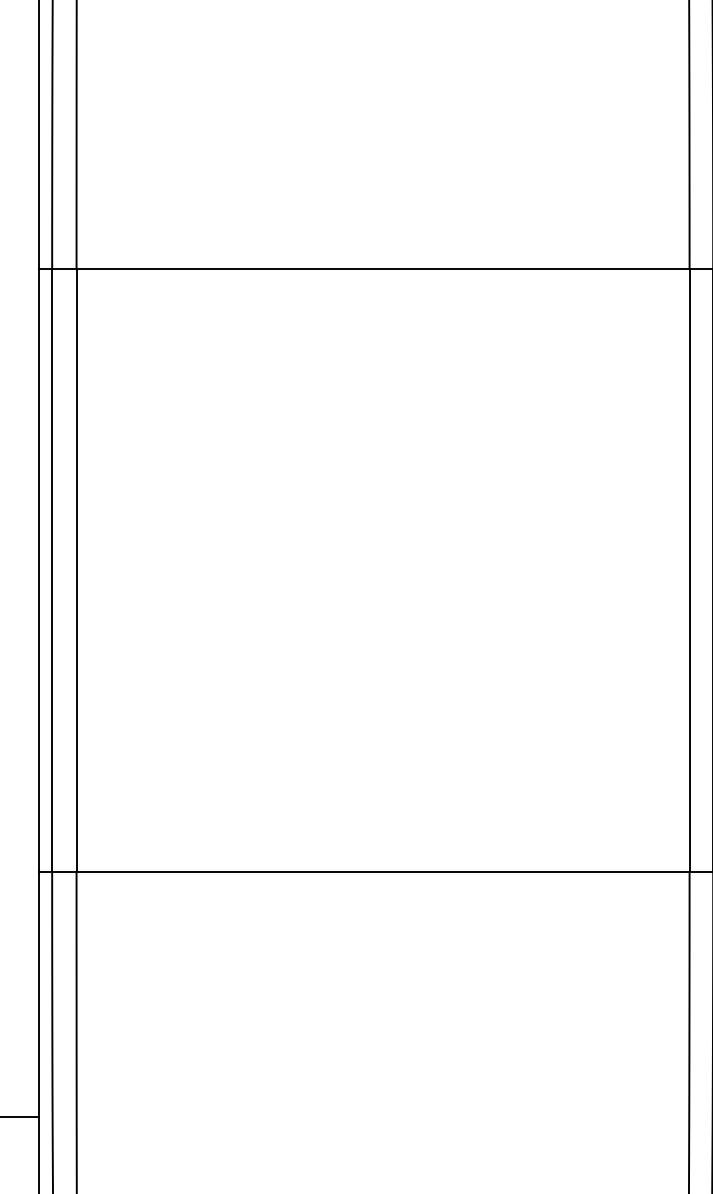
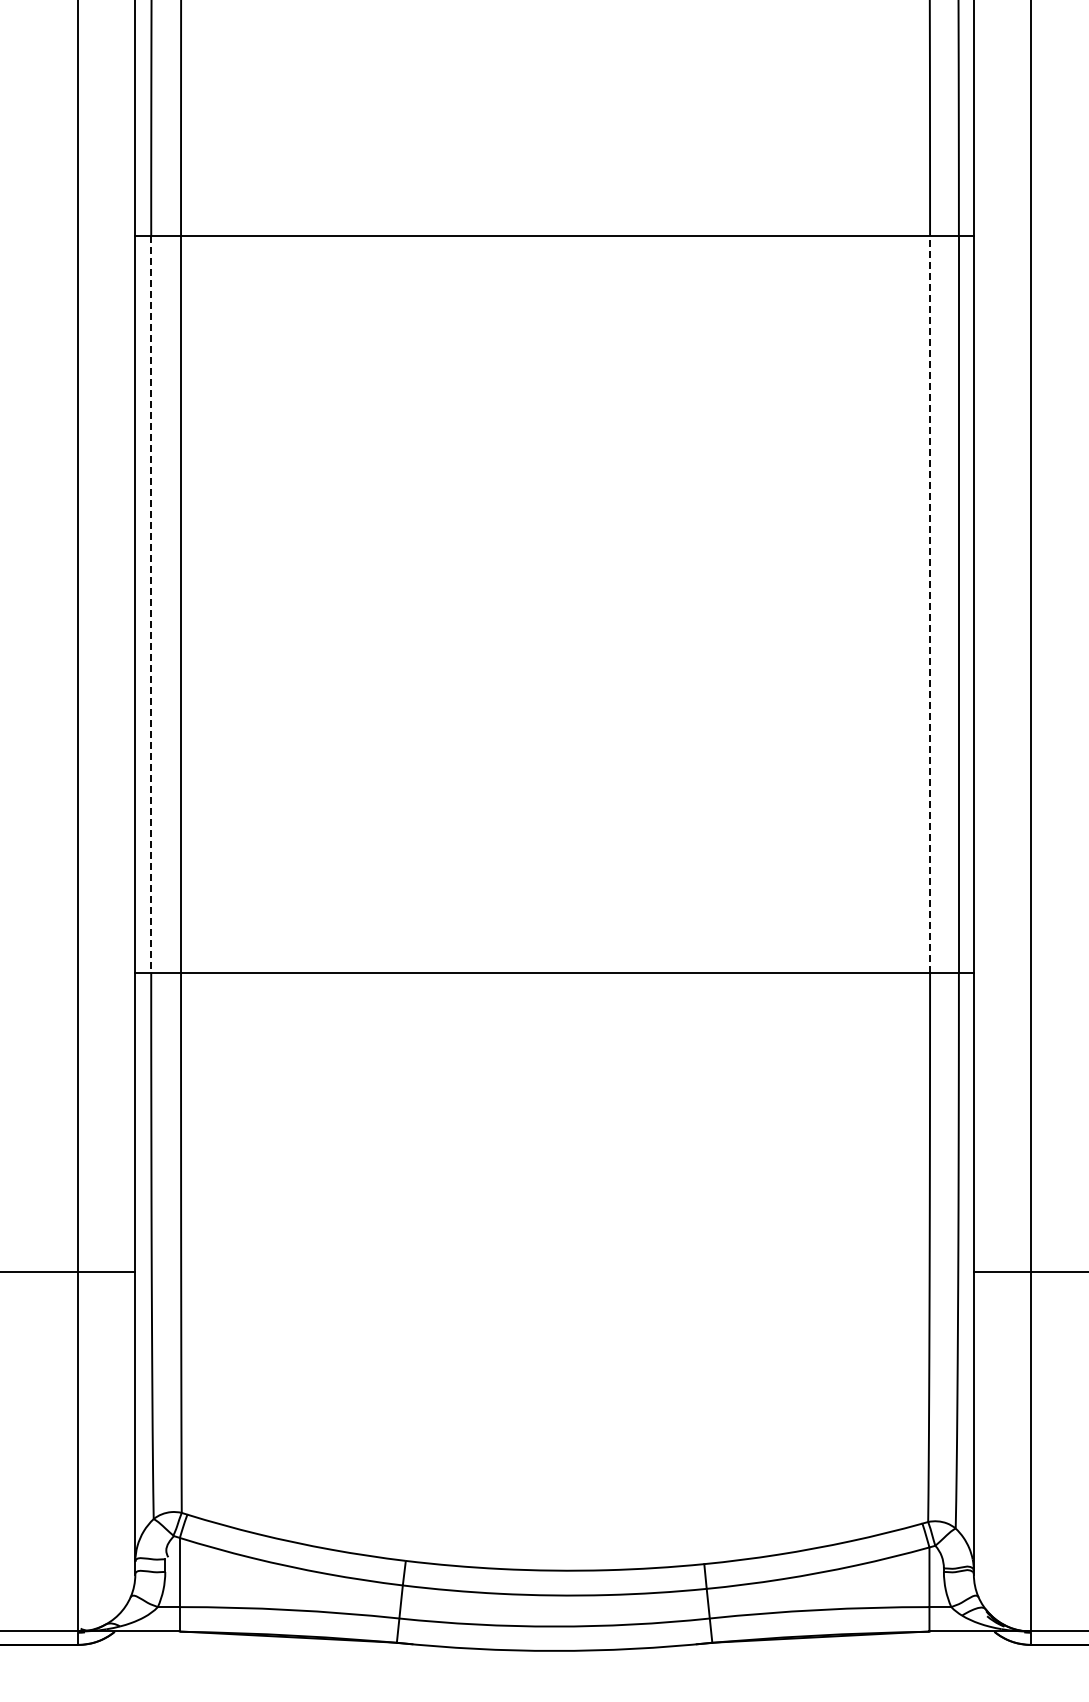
line: (689, 569) -> (930, 603), solid -> dashed
line: (52, 570) -> (151, 604), solid -> dashed

